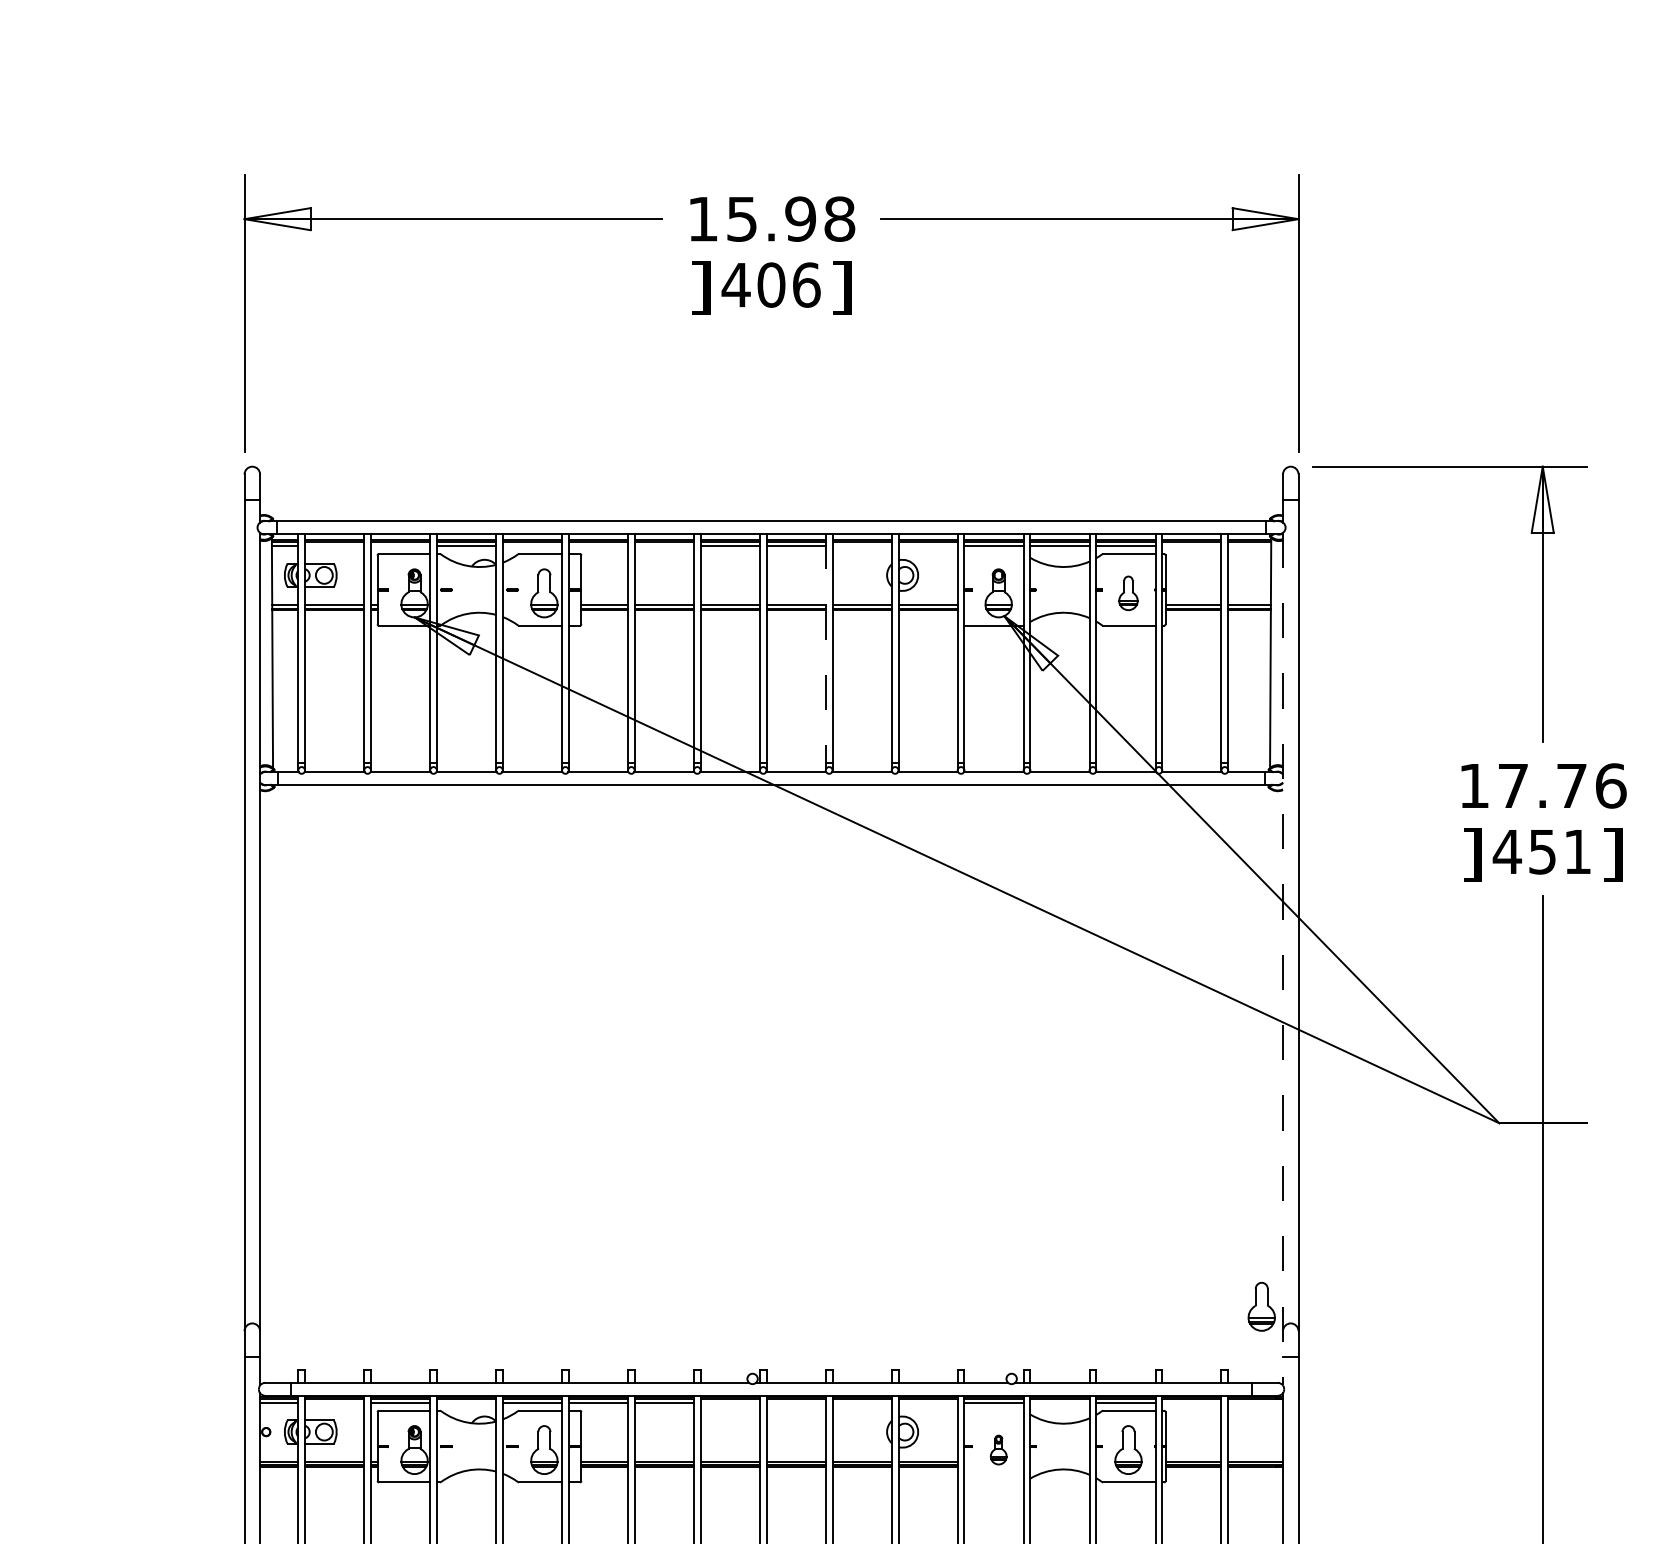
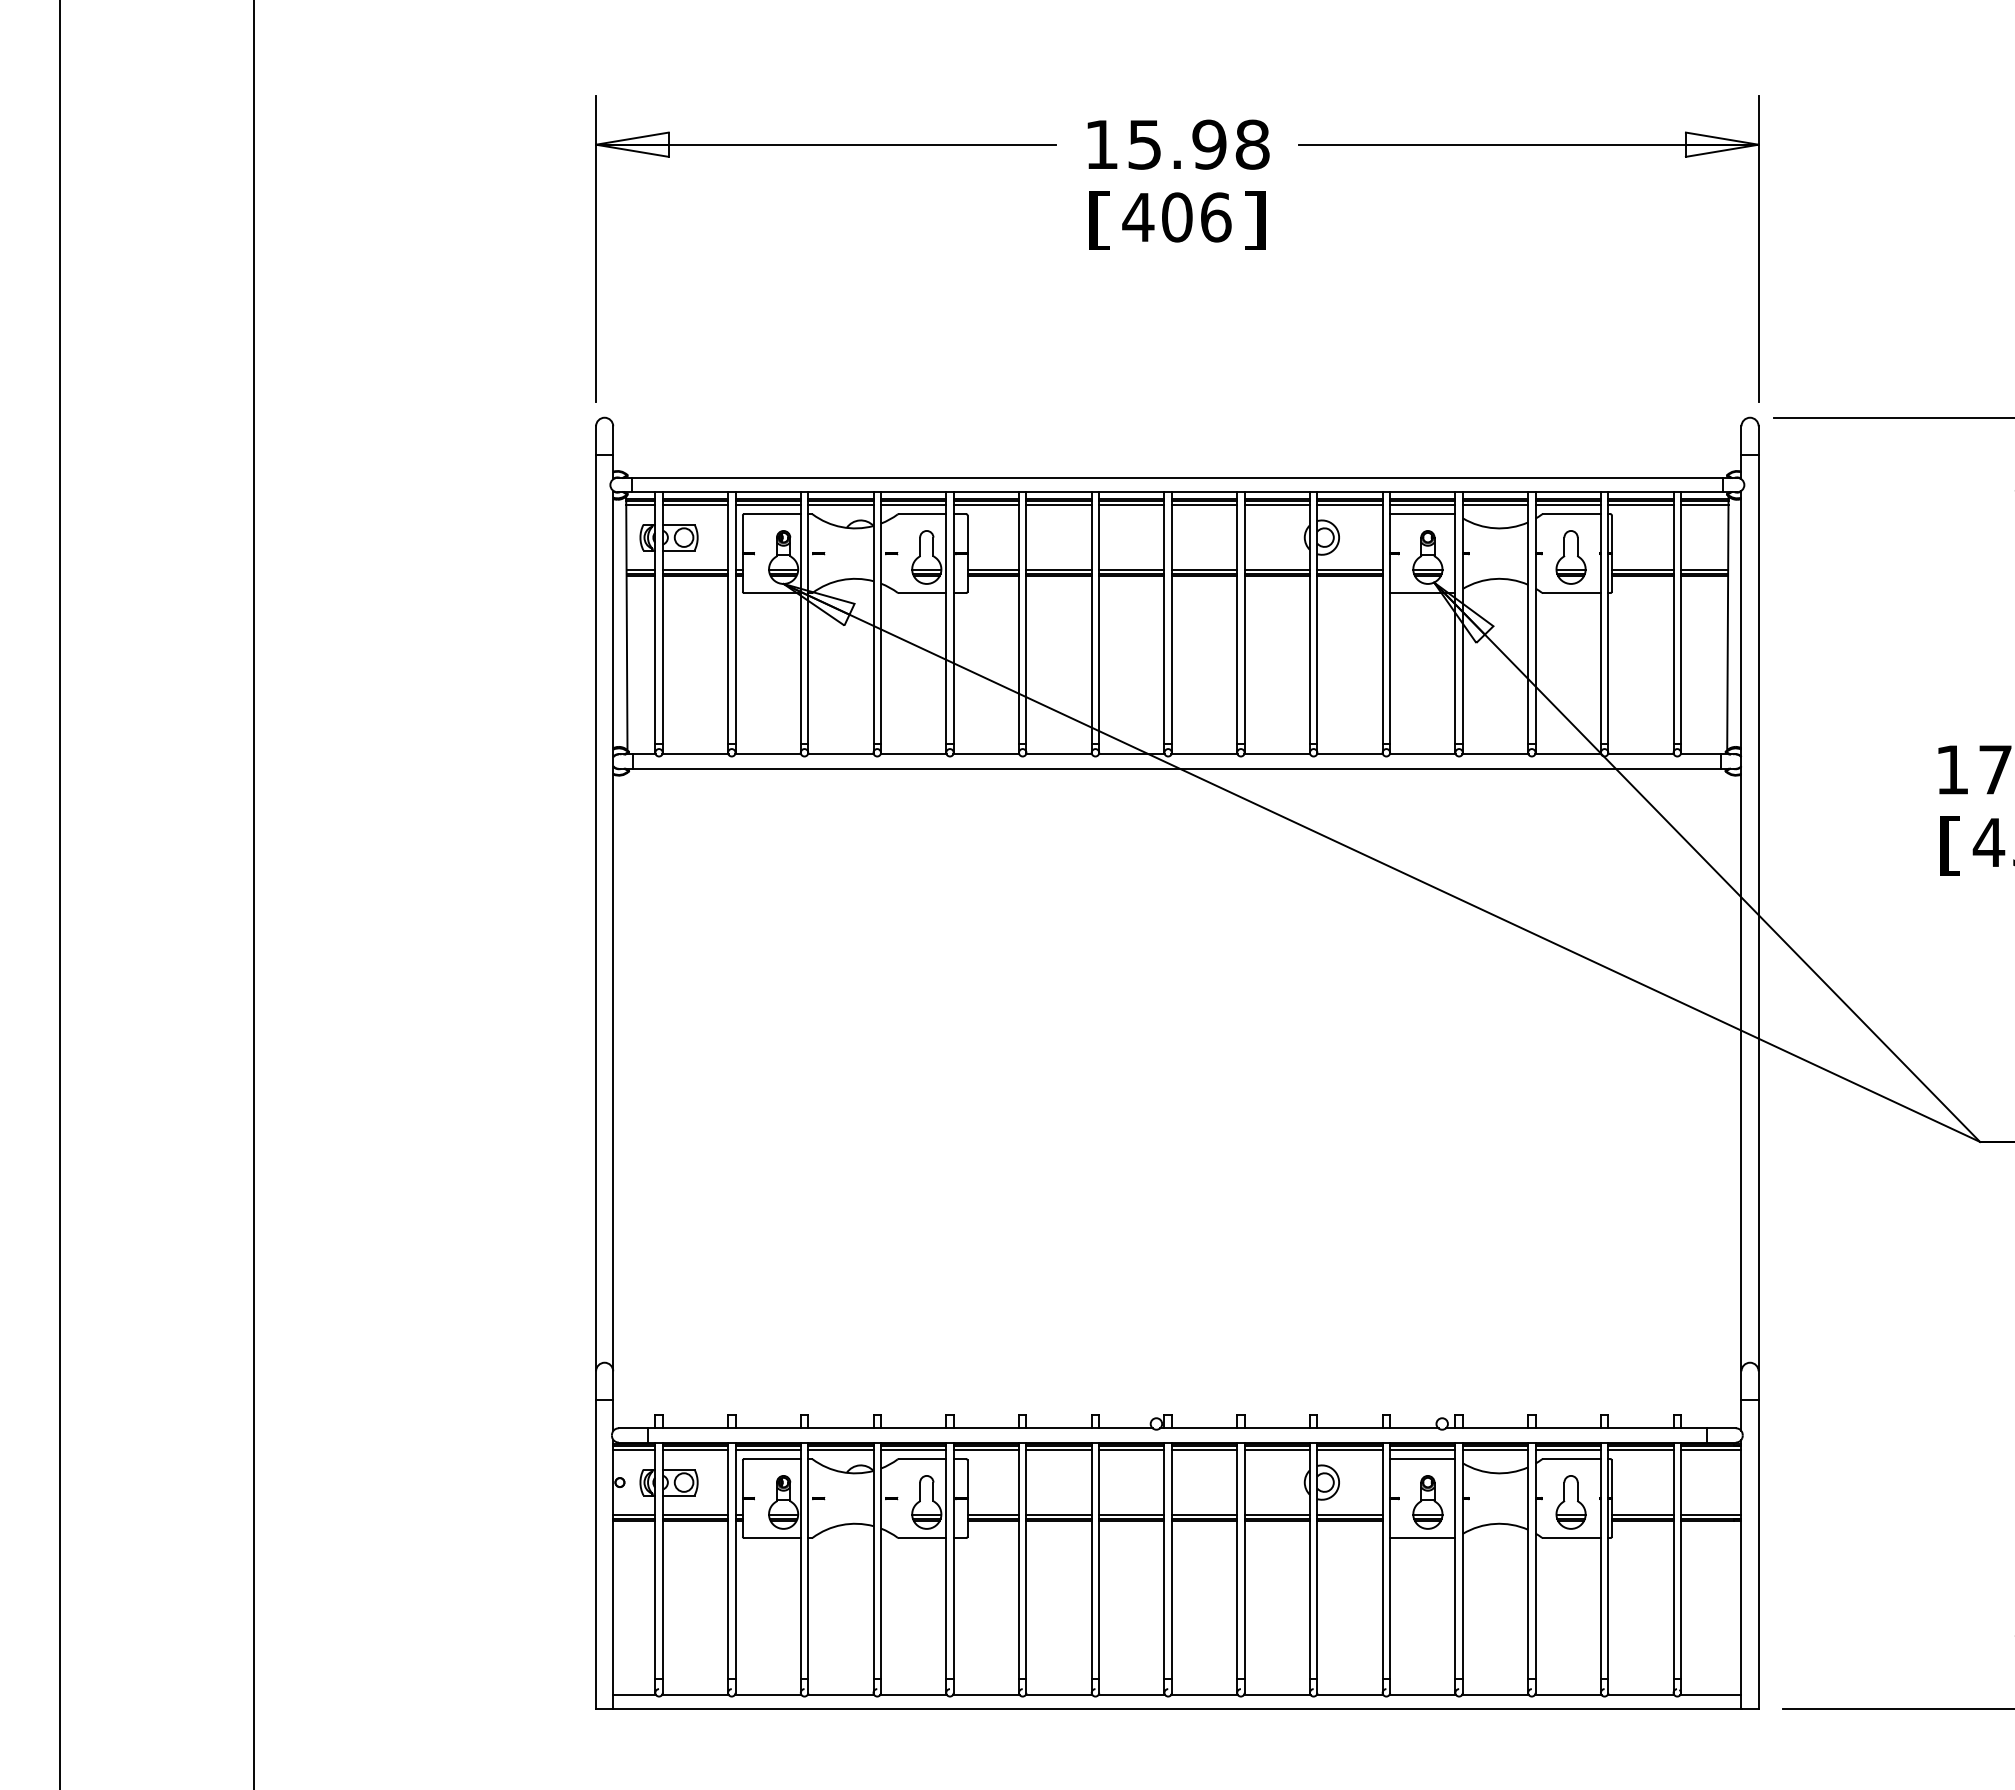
text: (700, 287) -> (1099, 220), ] -> [
line: (334, 546) -> (695, 505), added
line: (399, 546) -> (767, 505), added
line: (532, 546) -> (913, 505), added
line: (598, 546) -> (986, 505), added
line: (663, 546) -> (1058, 505), added
line: (861, 546) -> (1276, 505), added
line: (927, 546) -> (1349, 505), added
line: (1191, 546) -> (1640, 505), added
line: (1249, 546) -> (1704, 505), added
line: (993, 554) -> (1422, 514), added
part: (1127, 593) -> (1570, 557), size x1.43
line: (826, 652) -> (1237, 622), dashed -> solid
text: (1472, 854) -> (1950, 845), ] -> [
line: (1283, 959) -> (1741, 961), dashed -> solid
part: (1261, 1306) -> (1717, 1344), removed
line: (334, 1402) -> (695, 1450), added
line: (466, 1402) -> (840, 1450), added
line: (729, 1402) -> (1131, 1450), added
line: (796, 1402) -> (1204, 1450), added
line: (861, 1402) -> (1276, 1450), added
line: (927, 1402) -> (1349, 1450), added
line: (1059, 1402) -> (1495, 1450), added
line: (1191, 1402) -> (1640, 1450), added
line: (1255, 1402) -> (1711, 1450), added
line: (993, 1411) -> (1422, 1459), added
part: (998, 1450) -> (1427, 1502), size x1.67
line: (993, 1482) -> (1422, 1538), added

